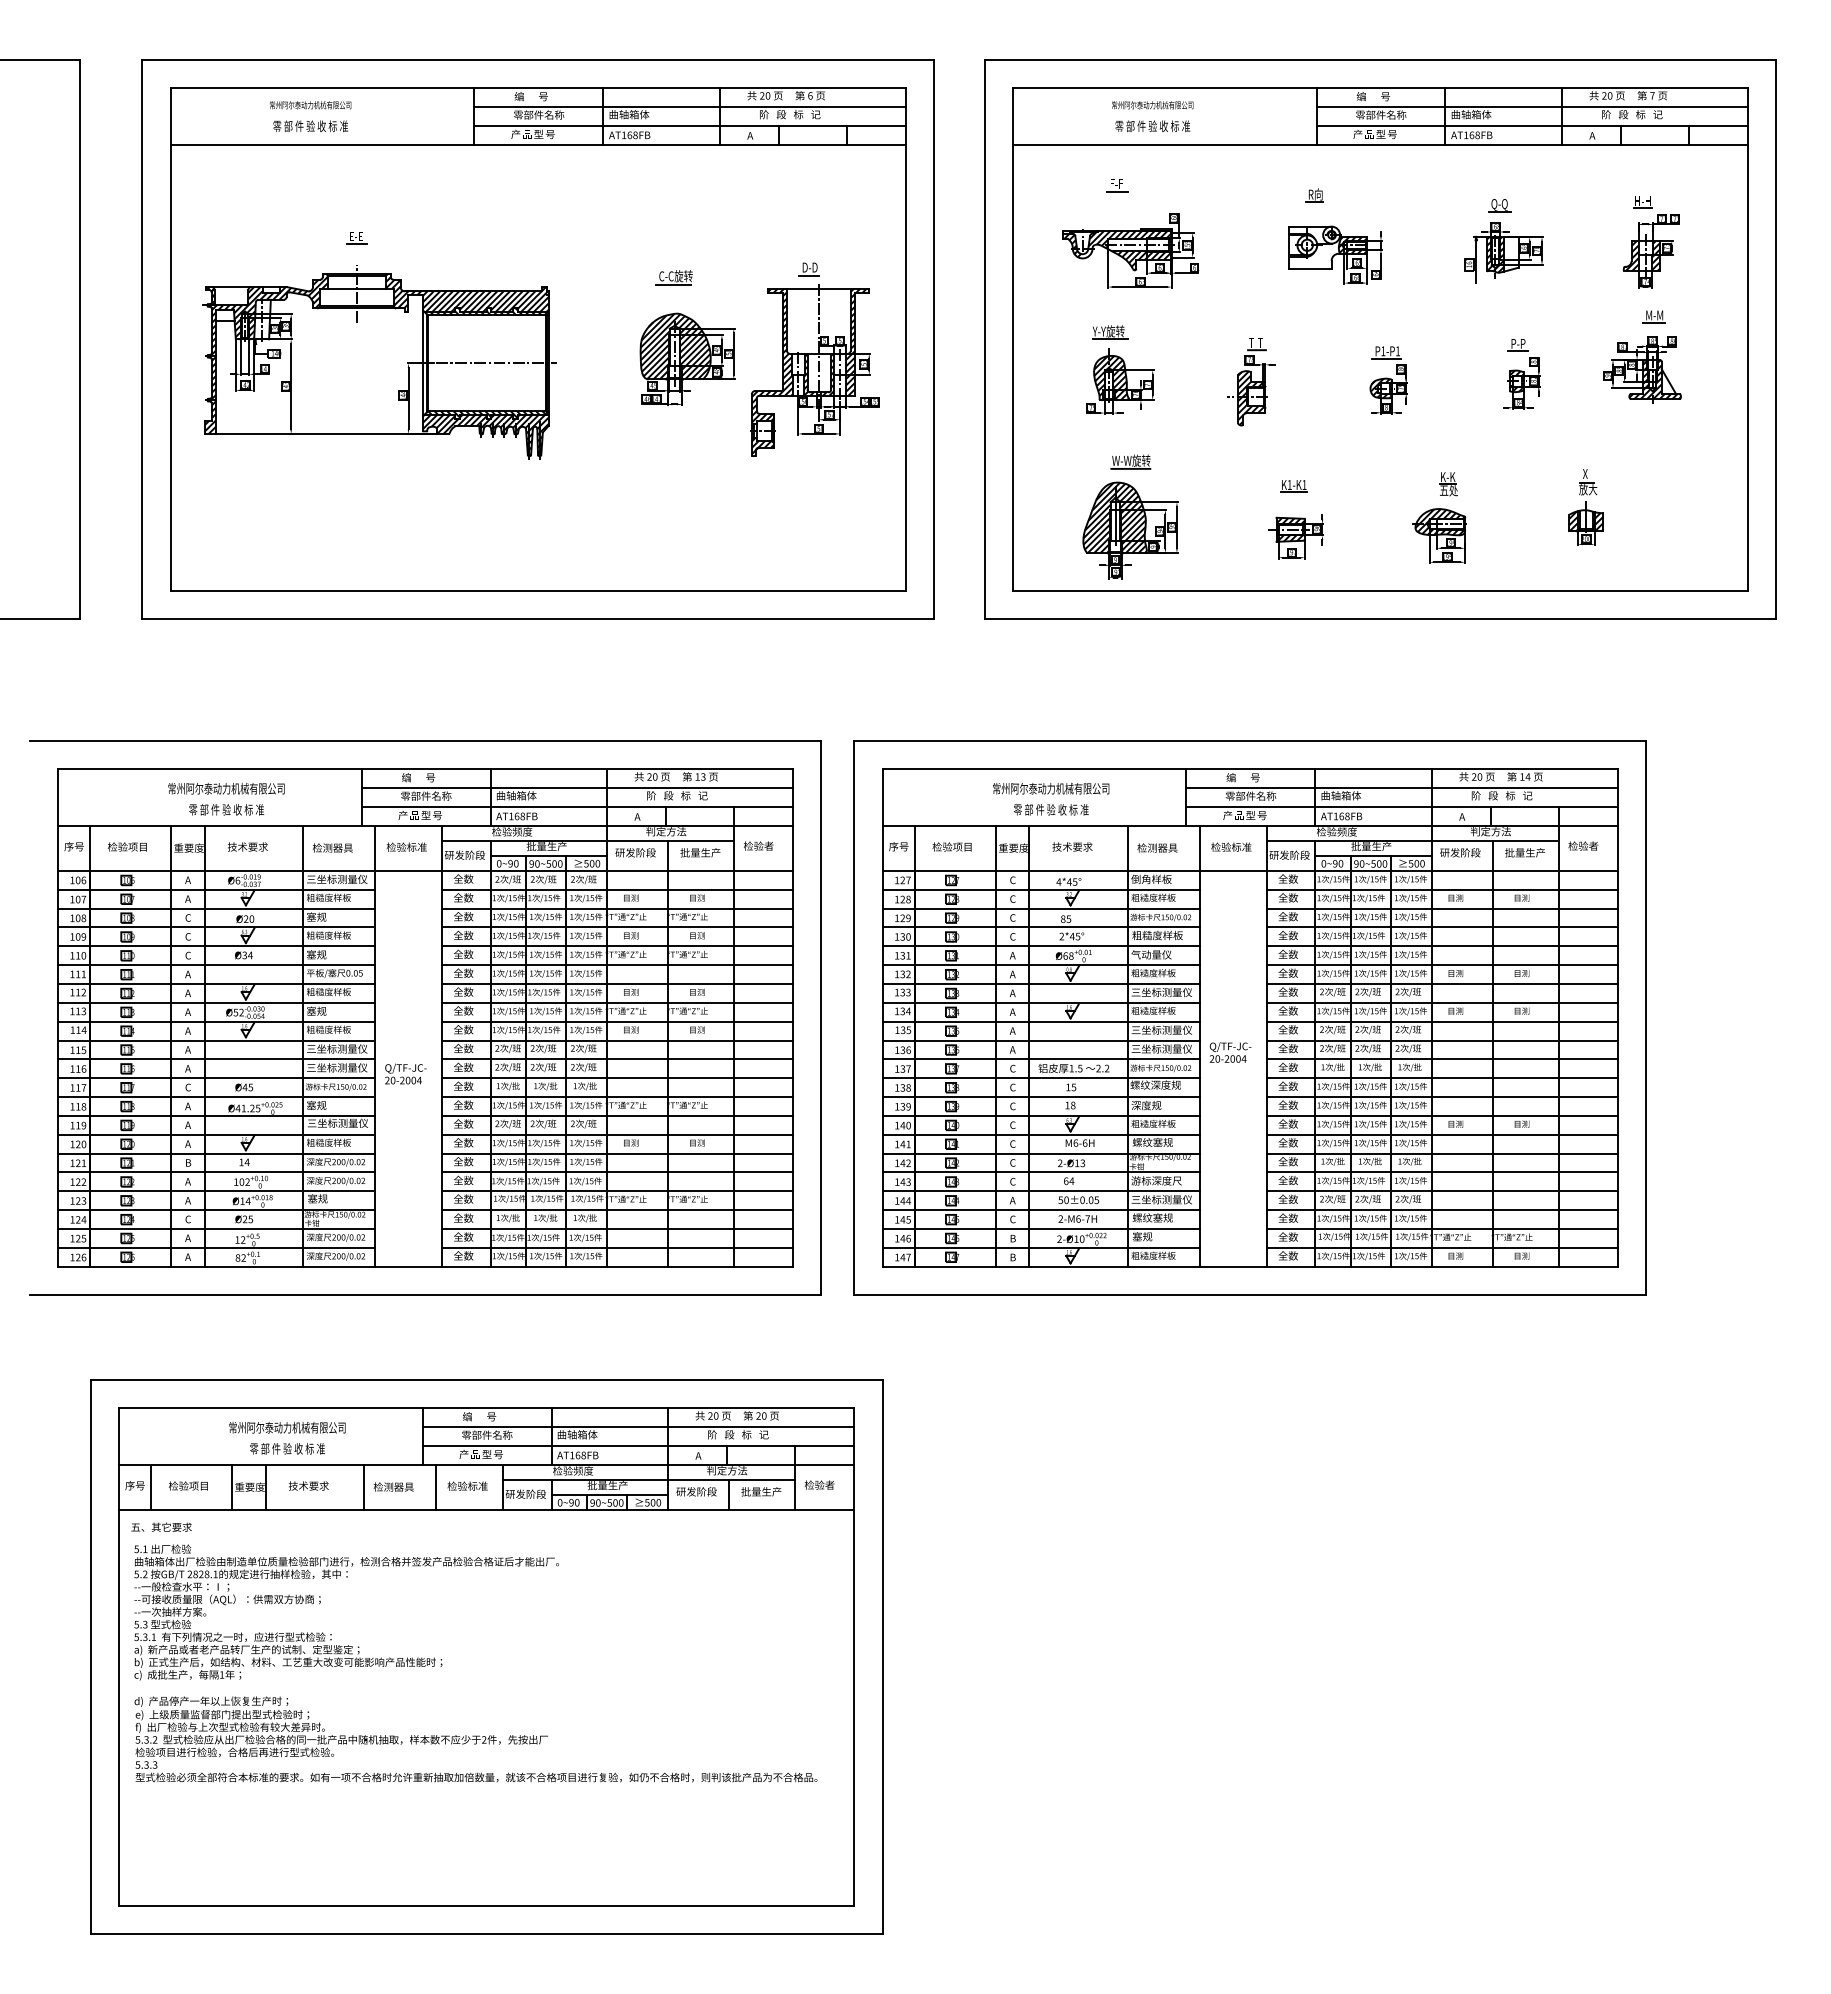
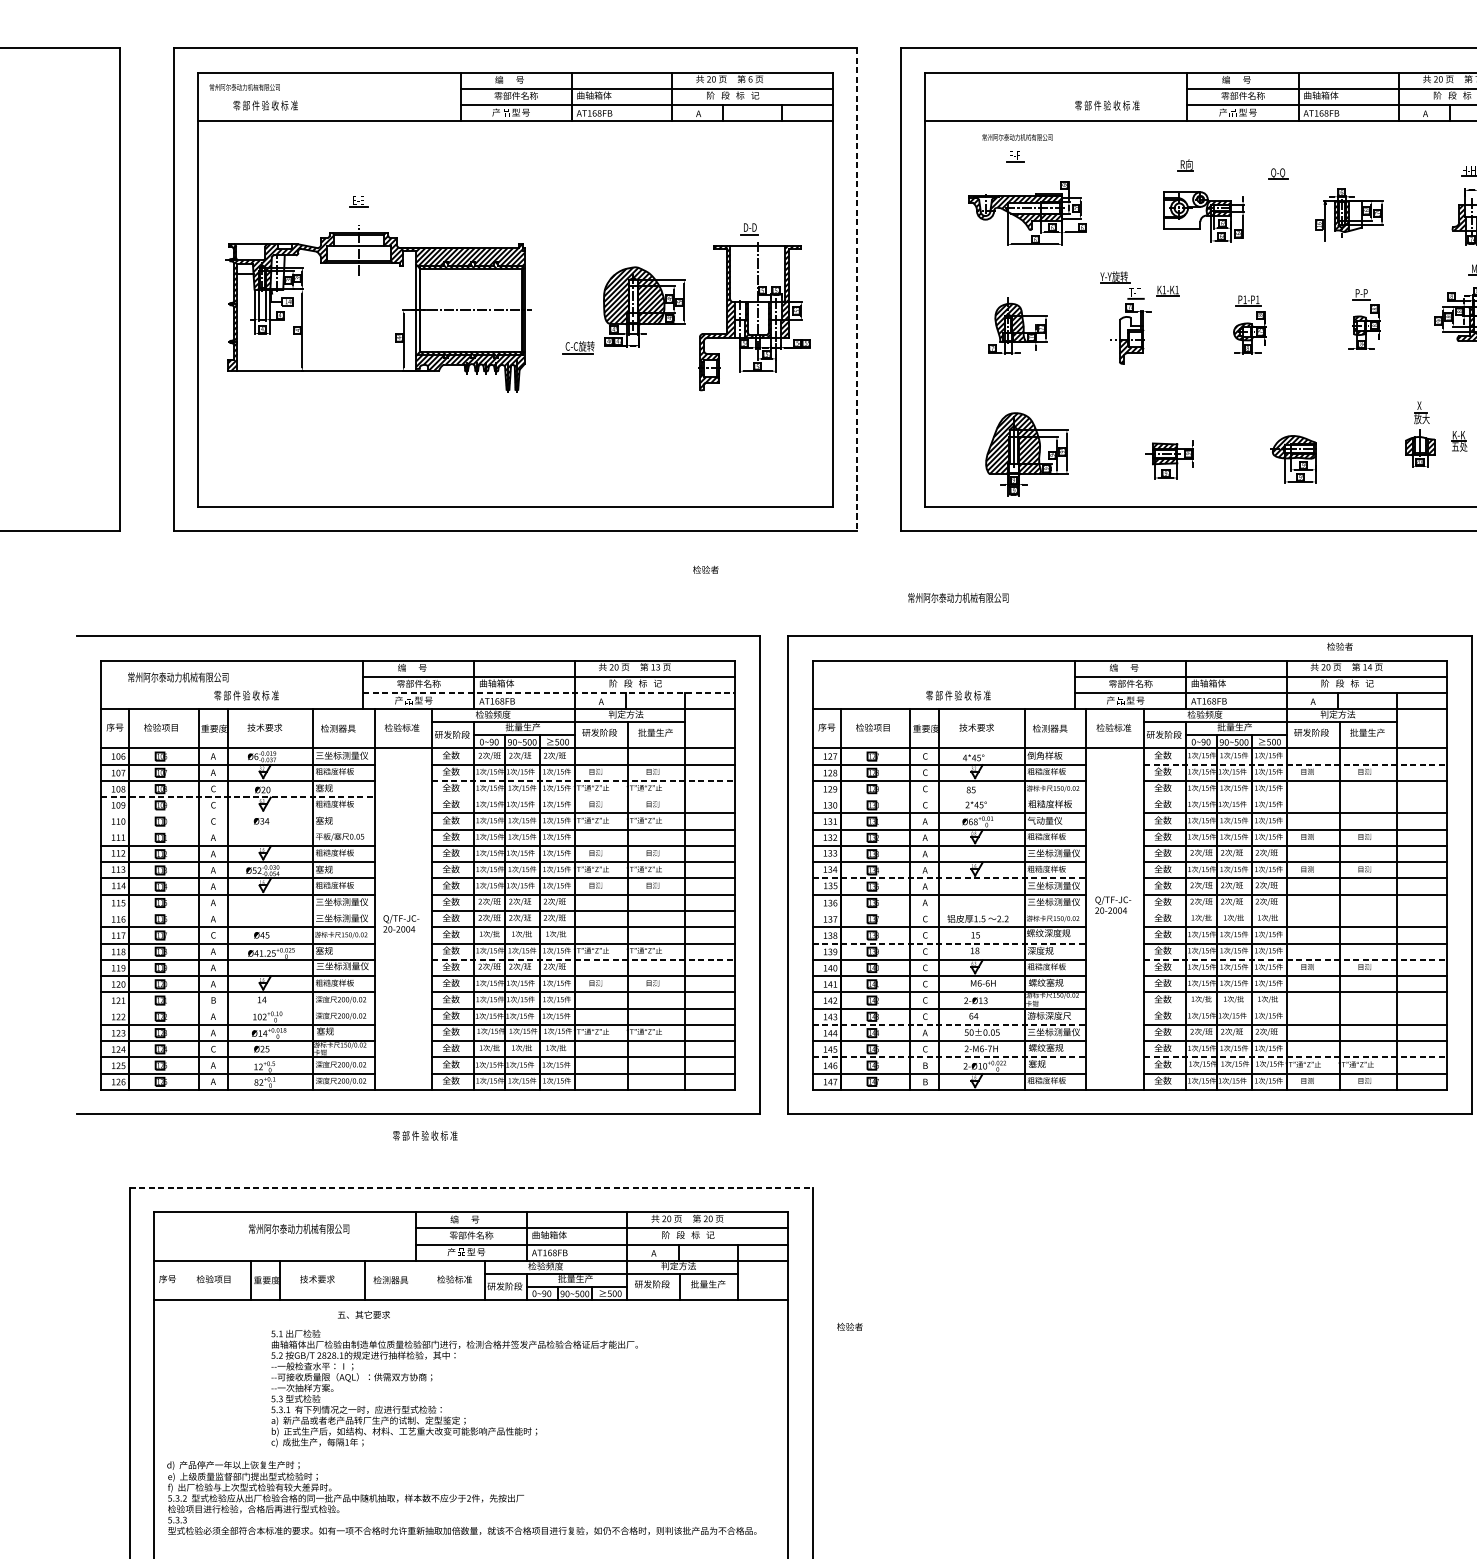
text: (310, 105) -> (244, 87), moved
text: (1152, 105) -> (1017, 137), moved
text: (310, 126) -> (265, 105), moved
text: (1152, 126) -> (1107, 105), moved
part: (1499, 205) -> (1278, 173), moved
part: (673, 277) -> (577, 347), moved
part: (1110, 332) -> (1115, 277), moved
line: (933, 339) -> (856, 289), solid -> dashed
hatch: (1250, 384) -> (1130, 328), removed
part: (1130, 461) -> (1026, 394), removed
part: (1448, 484) -> (1459, 441), moved
part: (1293, 486) -> (1167, 291), moved
text: (226, 788) -> (178, 677), moved
text: (1051, 788) -> (958, 597), moved
line: (577, 806) -> (549, 692), solid -> dashed
text: (758, 845) -> (705, 569), moved
text: (1583, 845) -> (1340, 646), moved
line: (1442, 889) -> (1296, 764), solid -> dashed
line: (617, 908) -> (584, 780), solid -> dashed
line: (216, 927) -> (237, 797), solid -> dashed
line: (616, 927) -> (583, 797), removed
line: (1040, 927) -> (949, 797), removed
line: (1441, 927) -> (1295, 797), removed
line: (215, 946) -> (237, 813), removed
line: (215, 965) -> (237, 829), removed
line: (1041, 1021) -> (950, 878), solid -> dashed
line: (215, 1059) -> (237, 911), removed
line: (1040, 1059) -> (949, 911), removed
line: (1441, 1059) -> (1295, 911), removed
line: (1041, 1097) -> (950, 943), solid -> dashed
line: (617, 1115) -> (584, 959), solid -> dashed
line: (1442, 1115) -> (1296, 959), solid -> dashed
line: (215, 1172) -> (237, 1008), removed
line: (1441, 1172) -> (1295, 1008), removed
line: (1041, 1191) -> (950, 1025), solid -> dashed
line: (1041, 1228) -> (950, 1057), solid -> dashed
line: (1442, 1228) -> (1296, 1057), solid -> dashed
line: (486, 1380) -> (470, 1188), solid -> dashed
text: (287, 1448) -> (425, 1135), moved
text: (819, 1484) -> (849, 1326), moved
line: (151, 1486) -> (181, 1279), removed
line: (435, 1486) -> (426, 1279), removed
text: (161, 1526) -> (363, 1314), moved
text: (346, 1612) -> (454, 1388), moved

